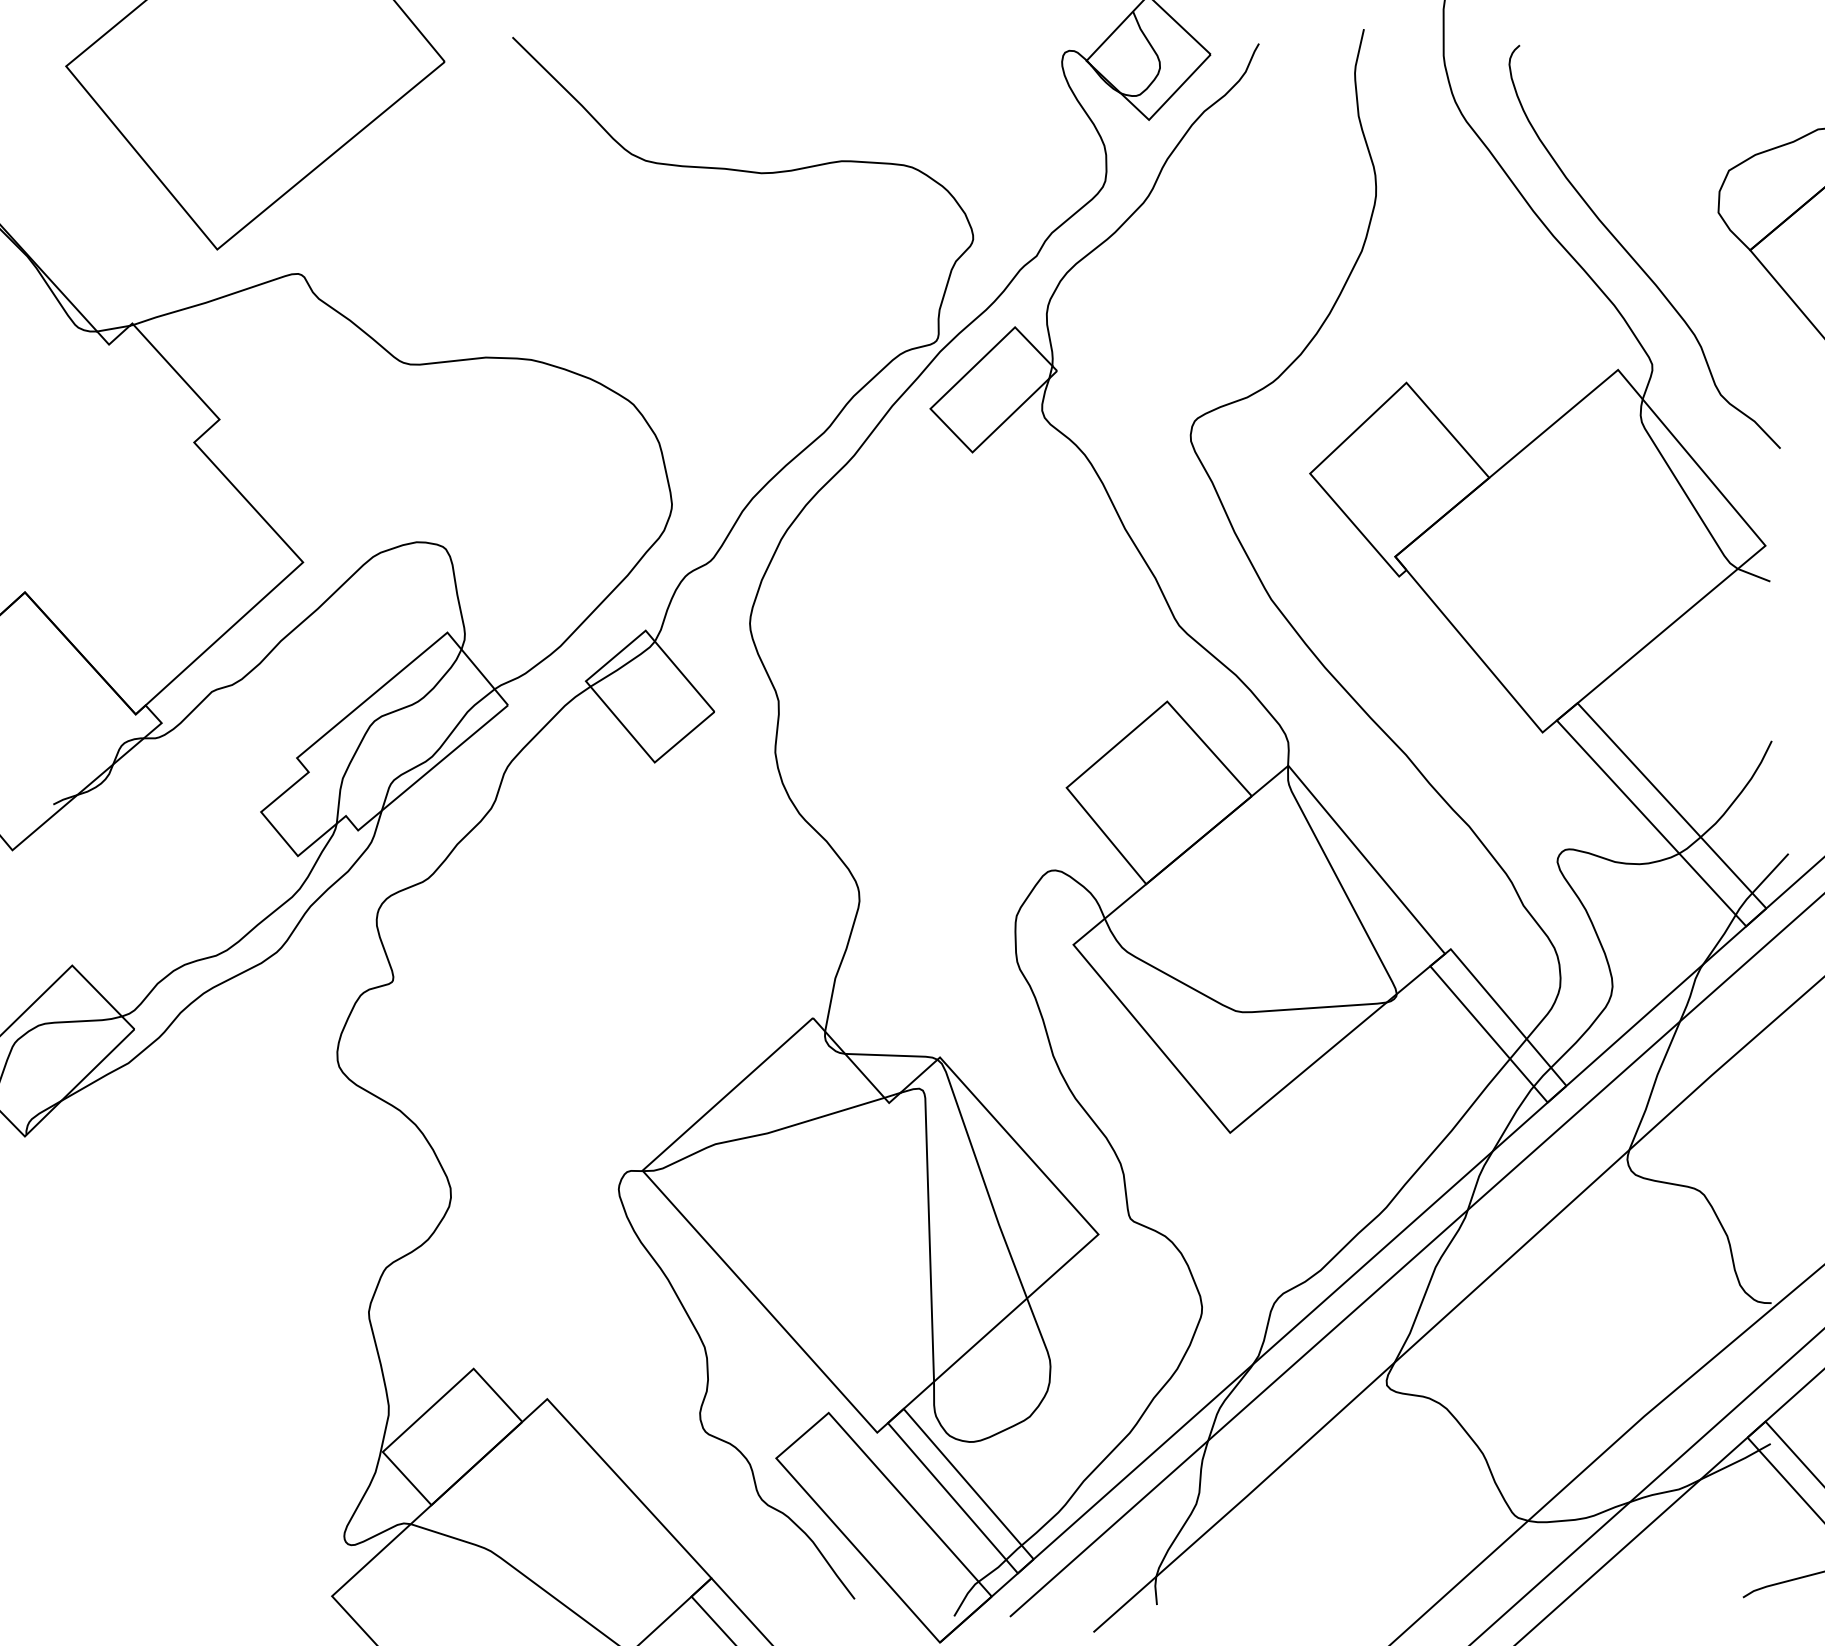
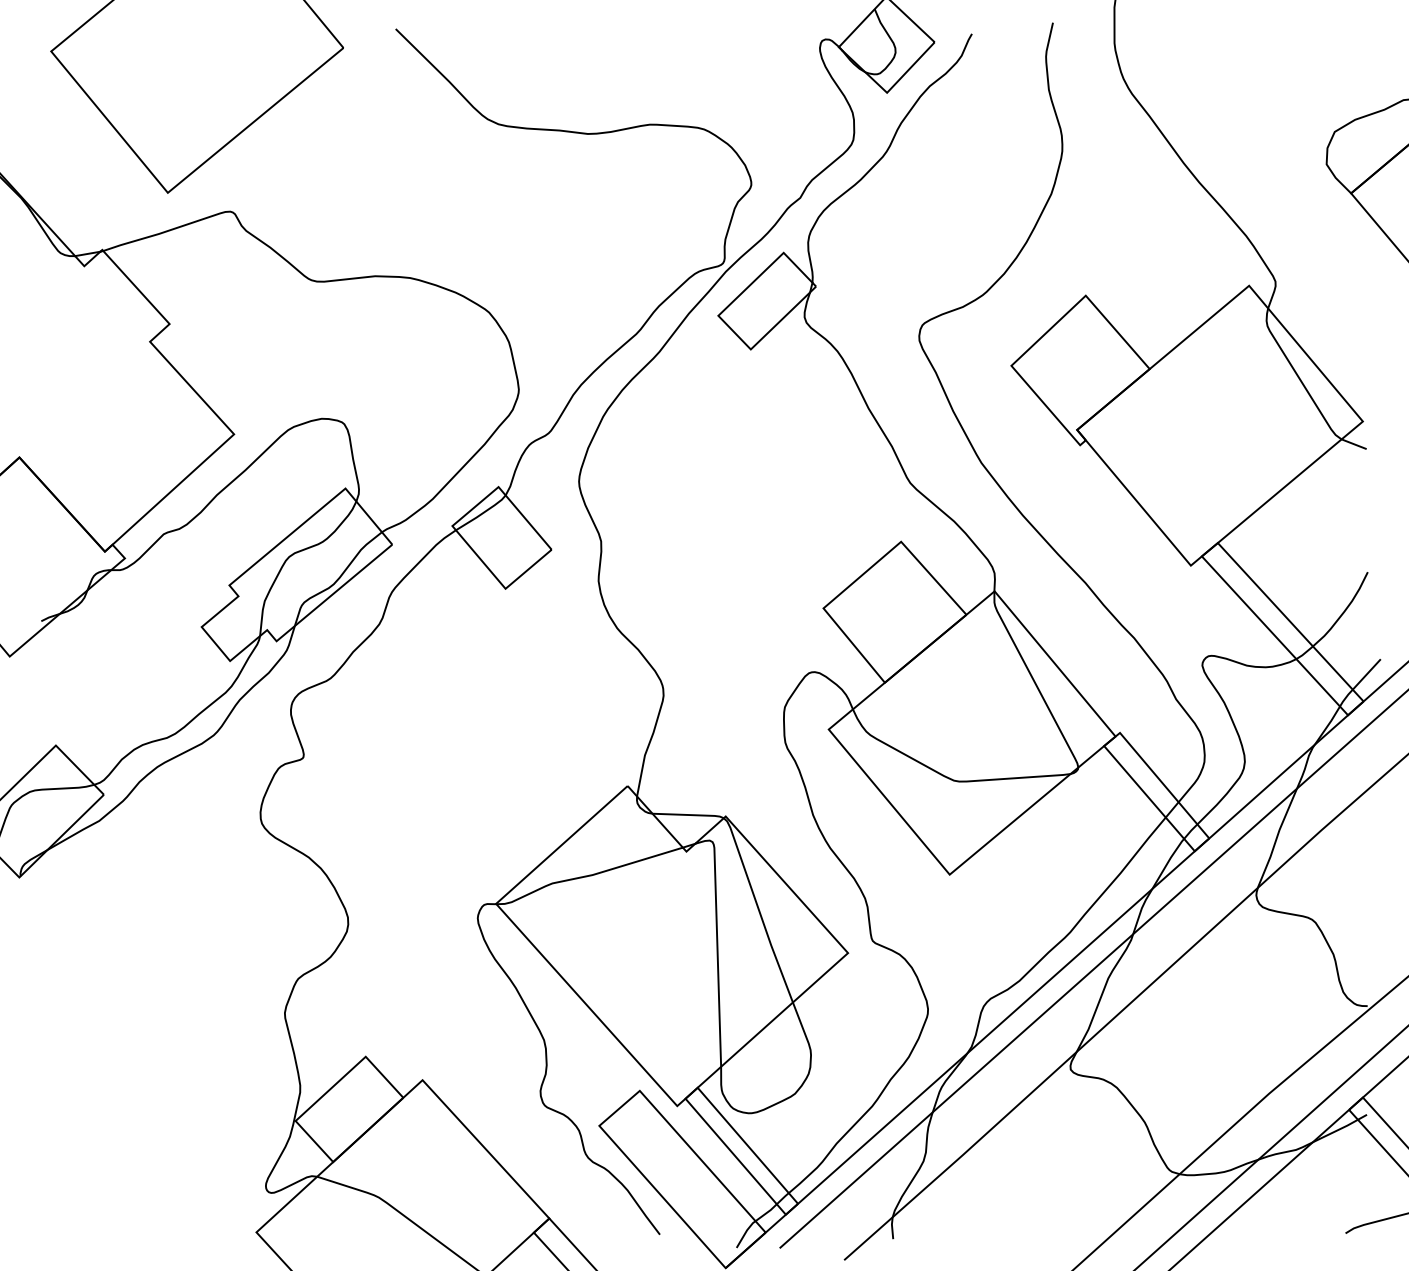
curve: (1633, 257) -> (1261, 198), removed

